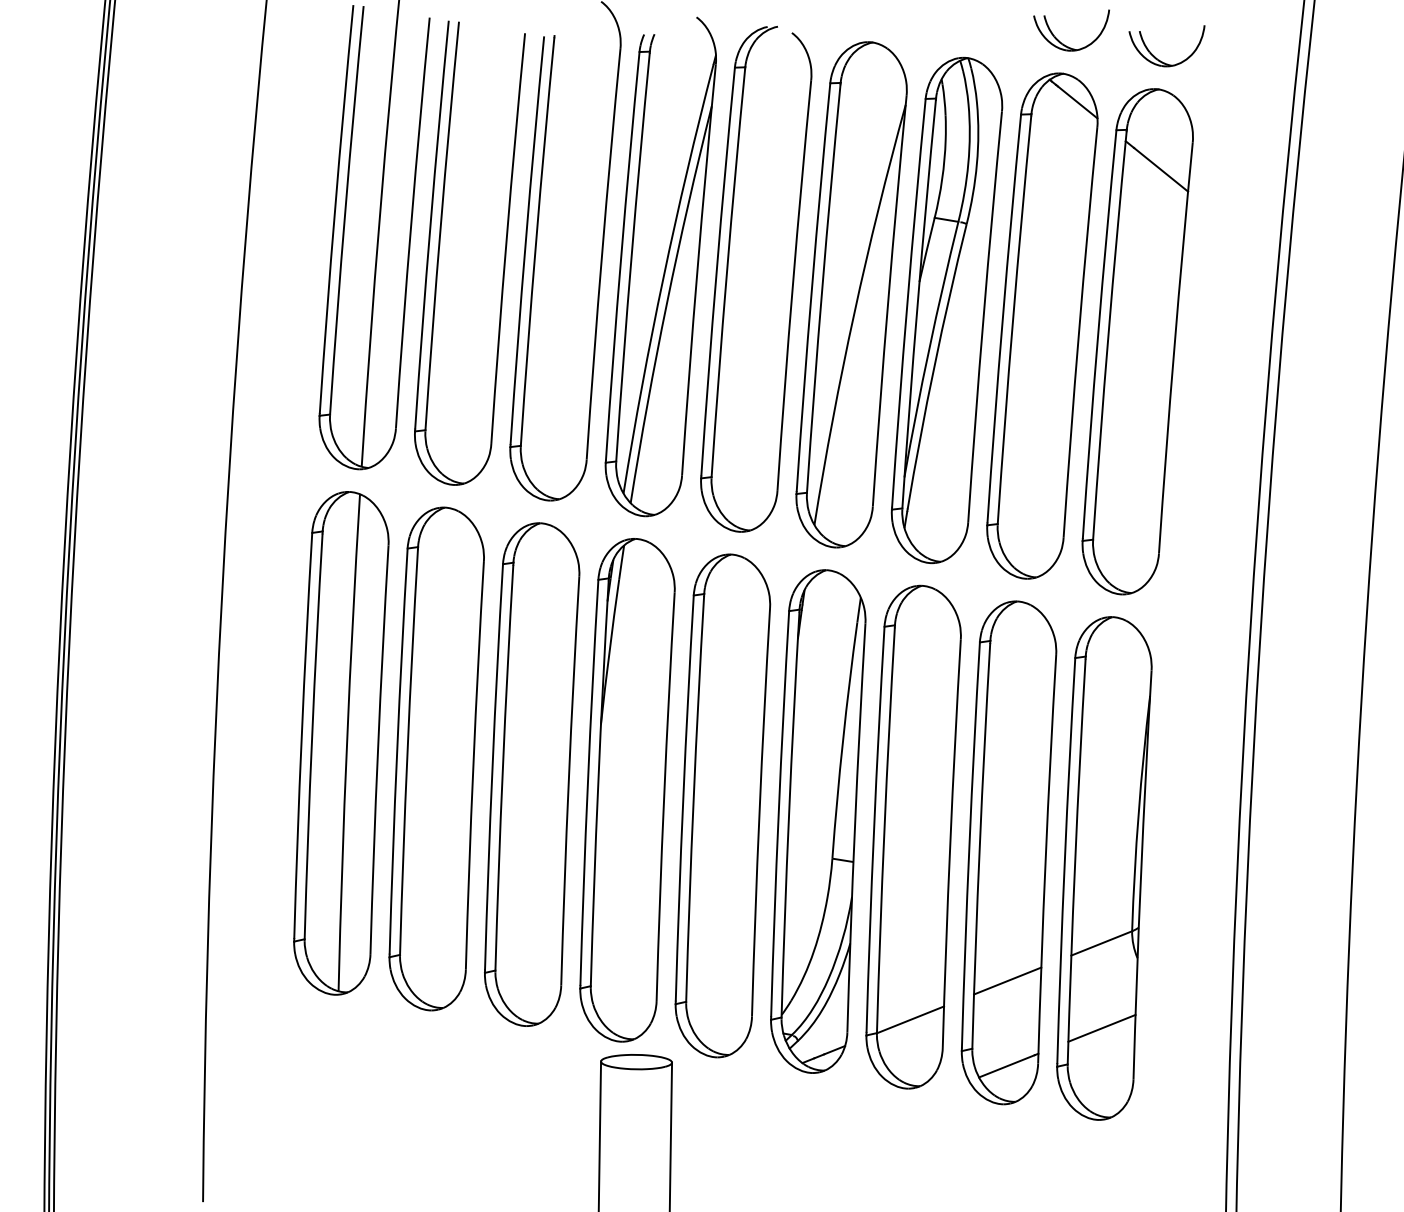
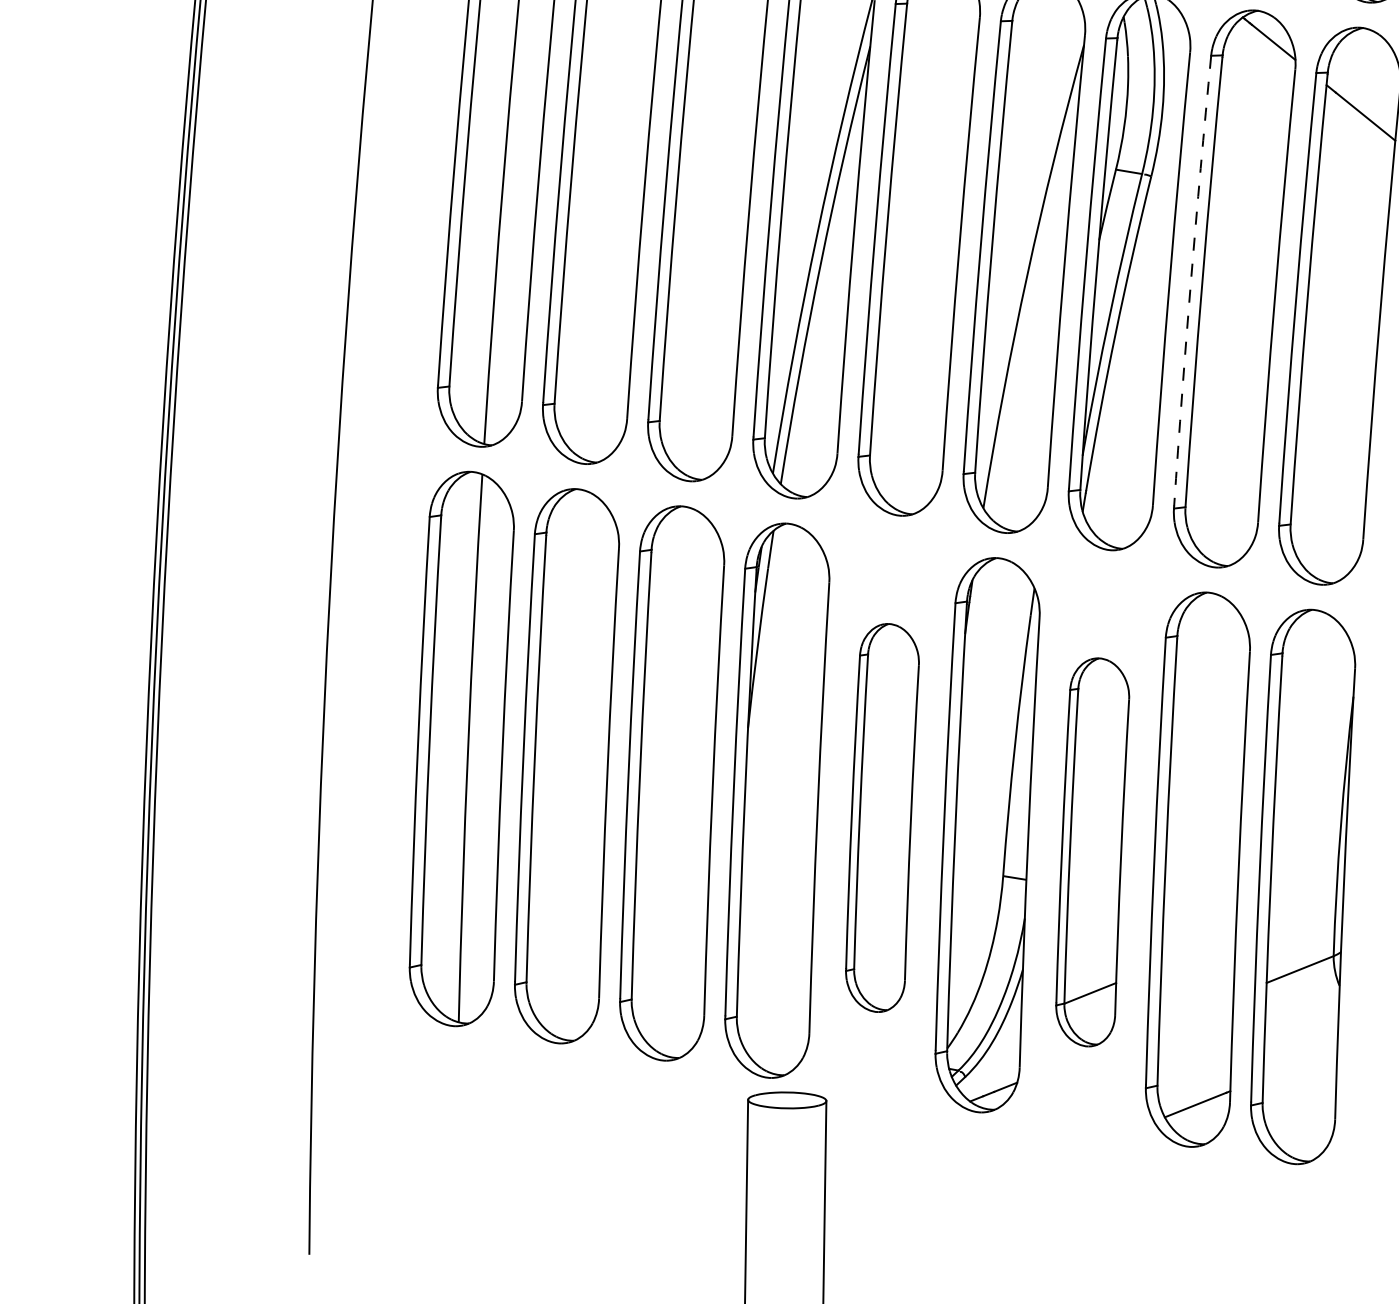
arc: (1002, 318) -> (1190, 280), solid -> dashed
part: (722, 805) -> (882, 817), size x0.7
part: (913, 836) -> (1092, 851), size x0.7
line: (1007, 980) -> (1196, 1010), removed
line: (1101, 1027) -> (1299, 1062), removed

